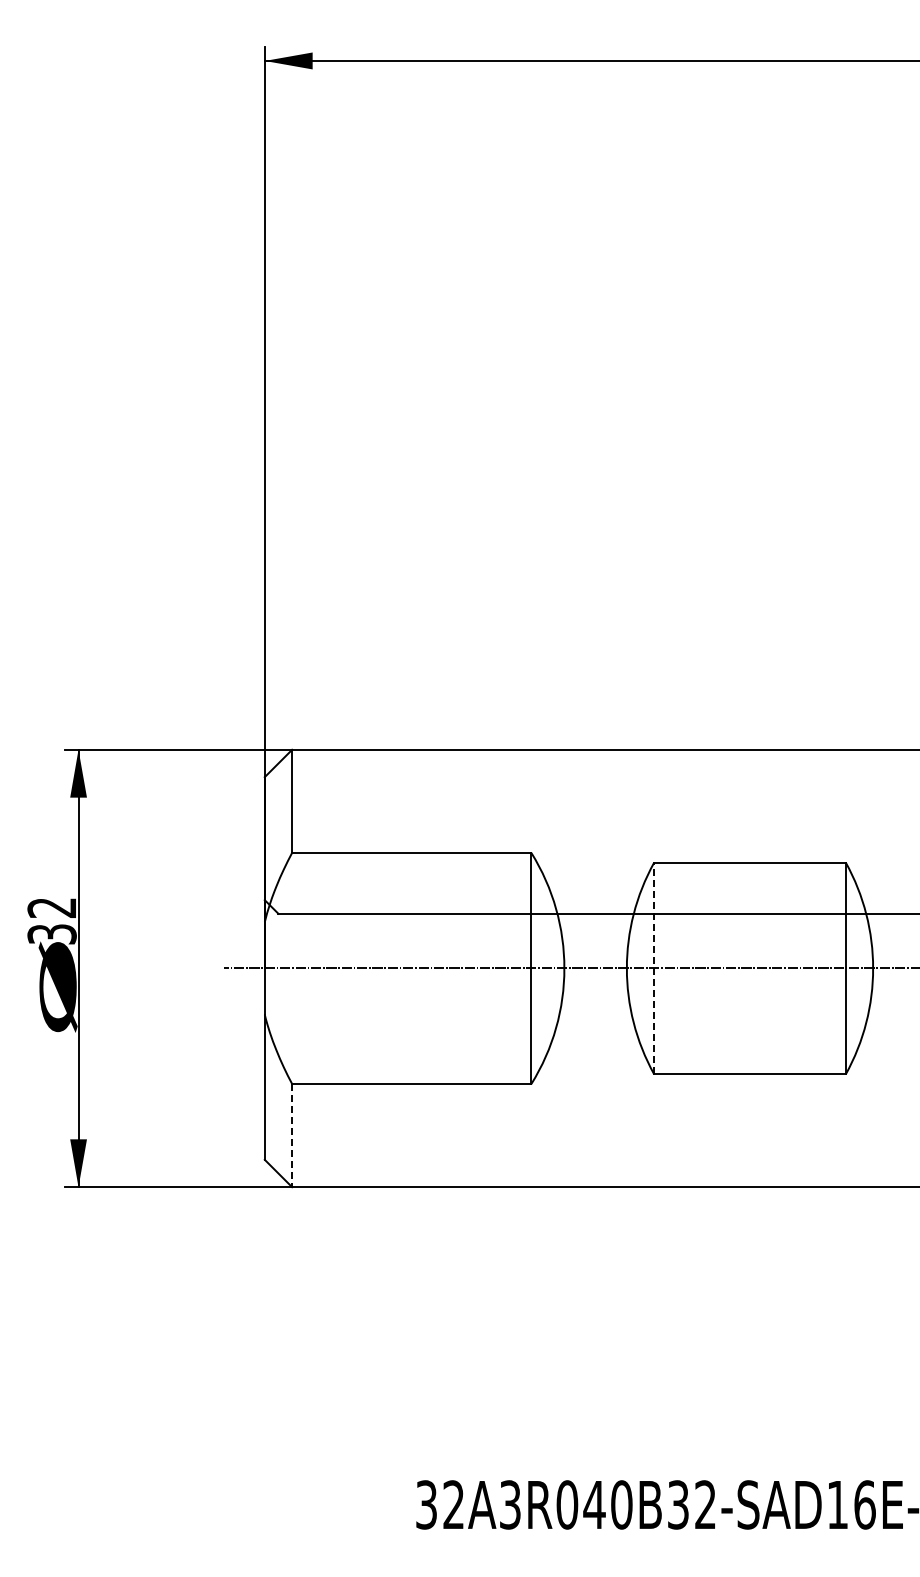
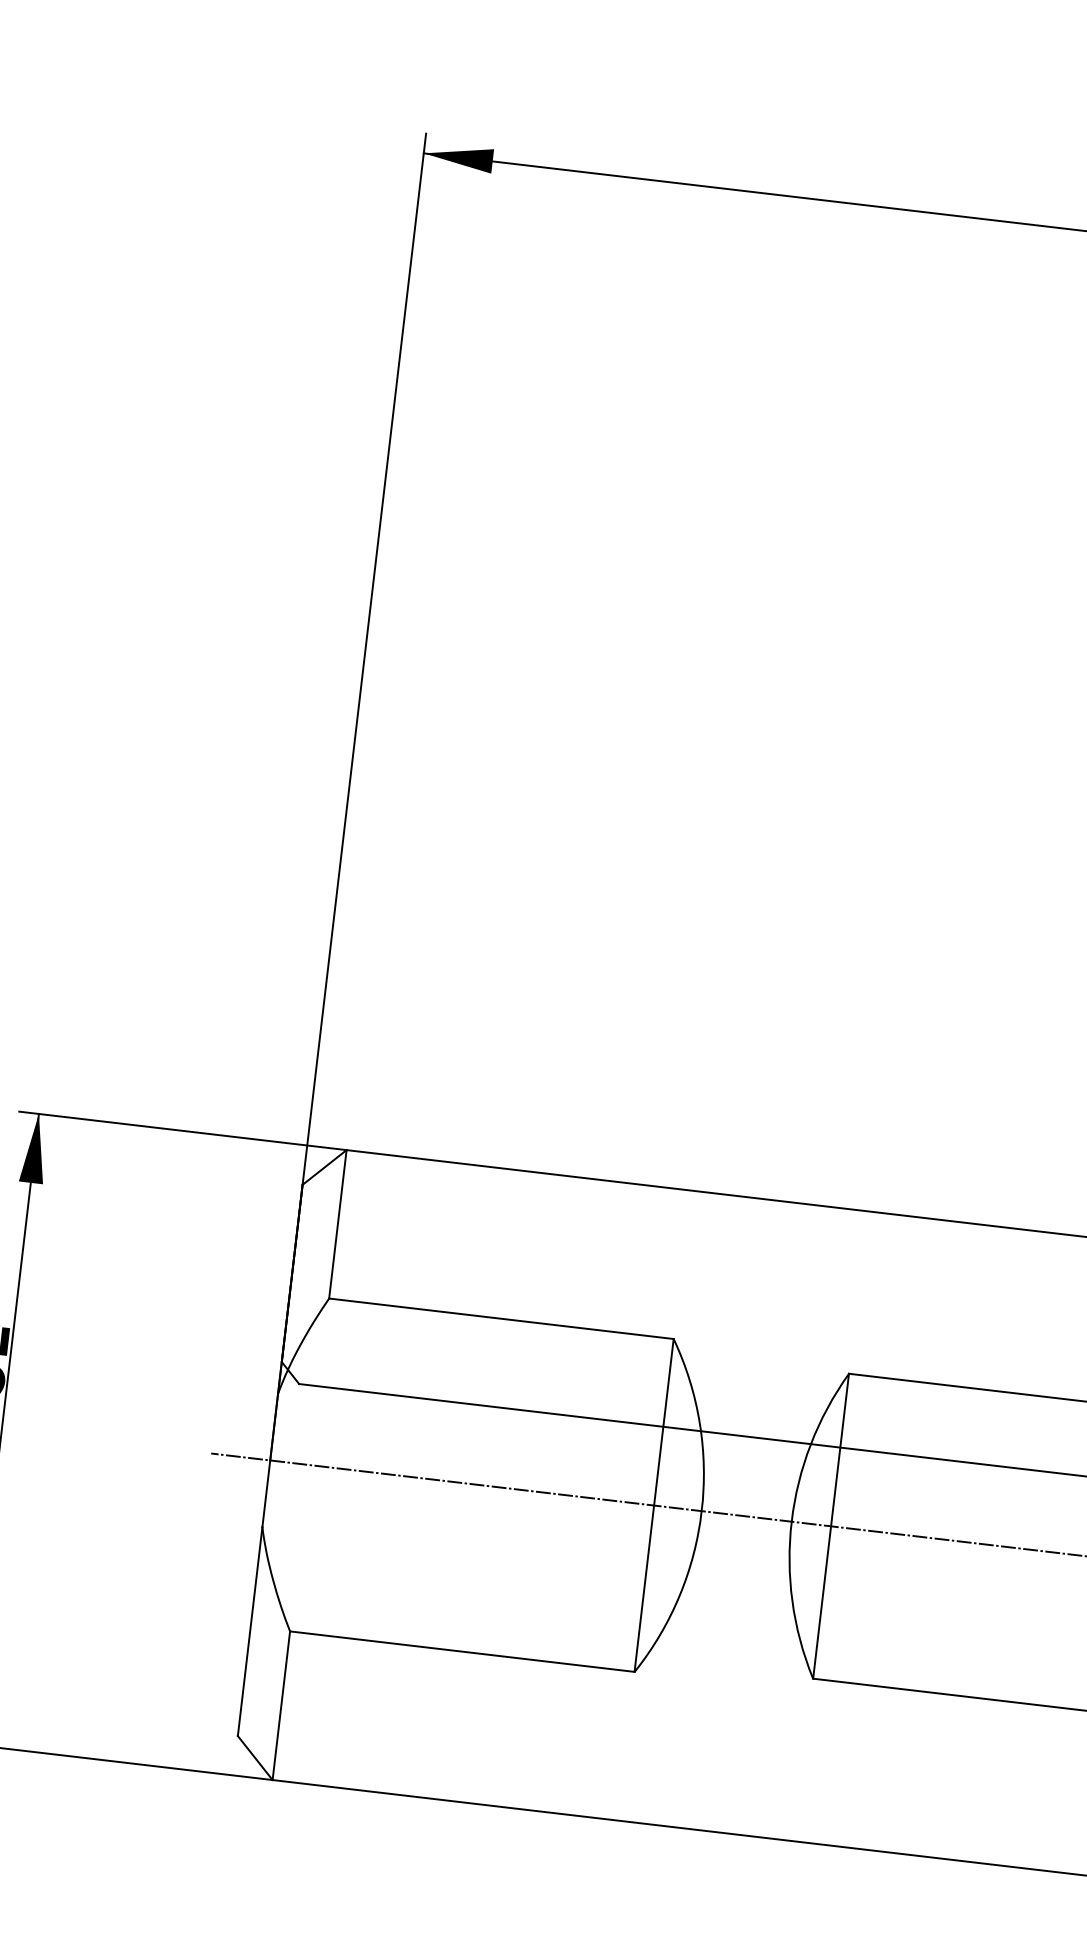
line: (654, 968) -> (831, 1526), dashed -> solid
line: (292, 1135) -> (281, 1705), dashed -> solid

